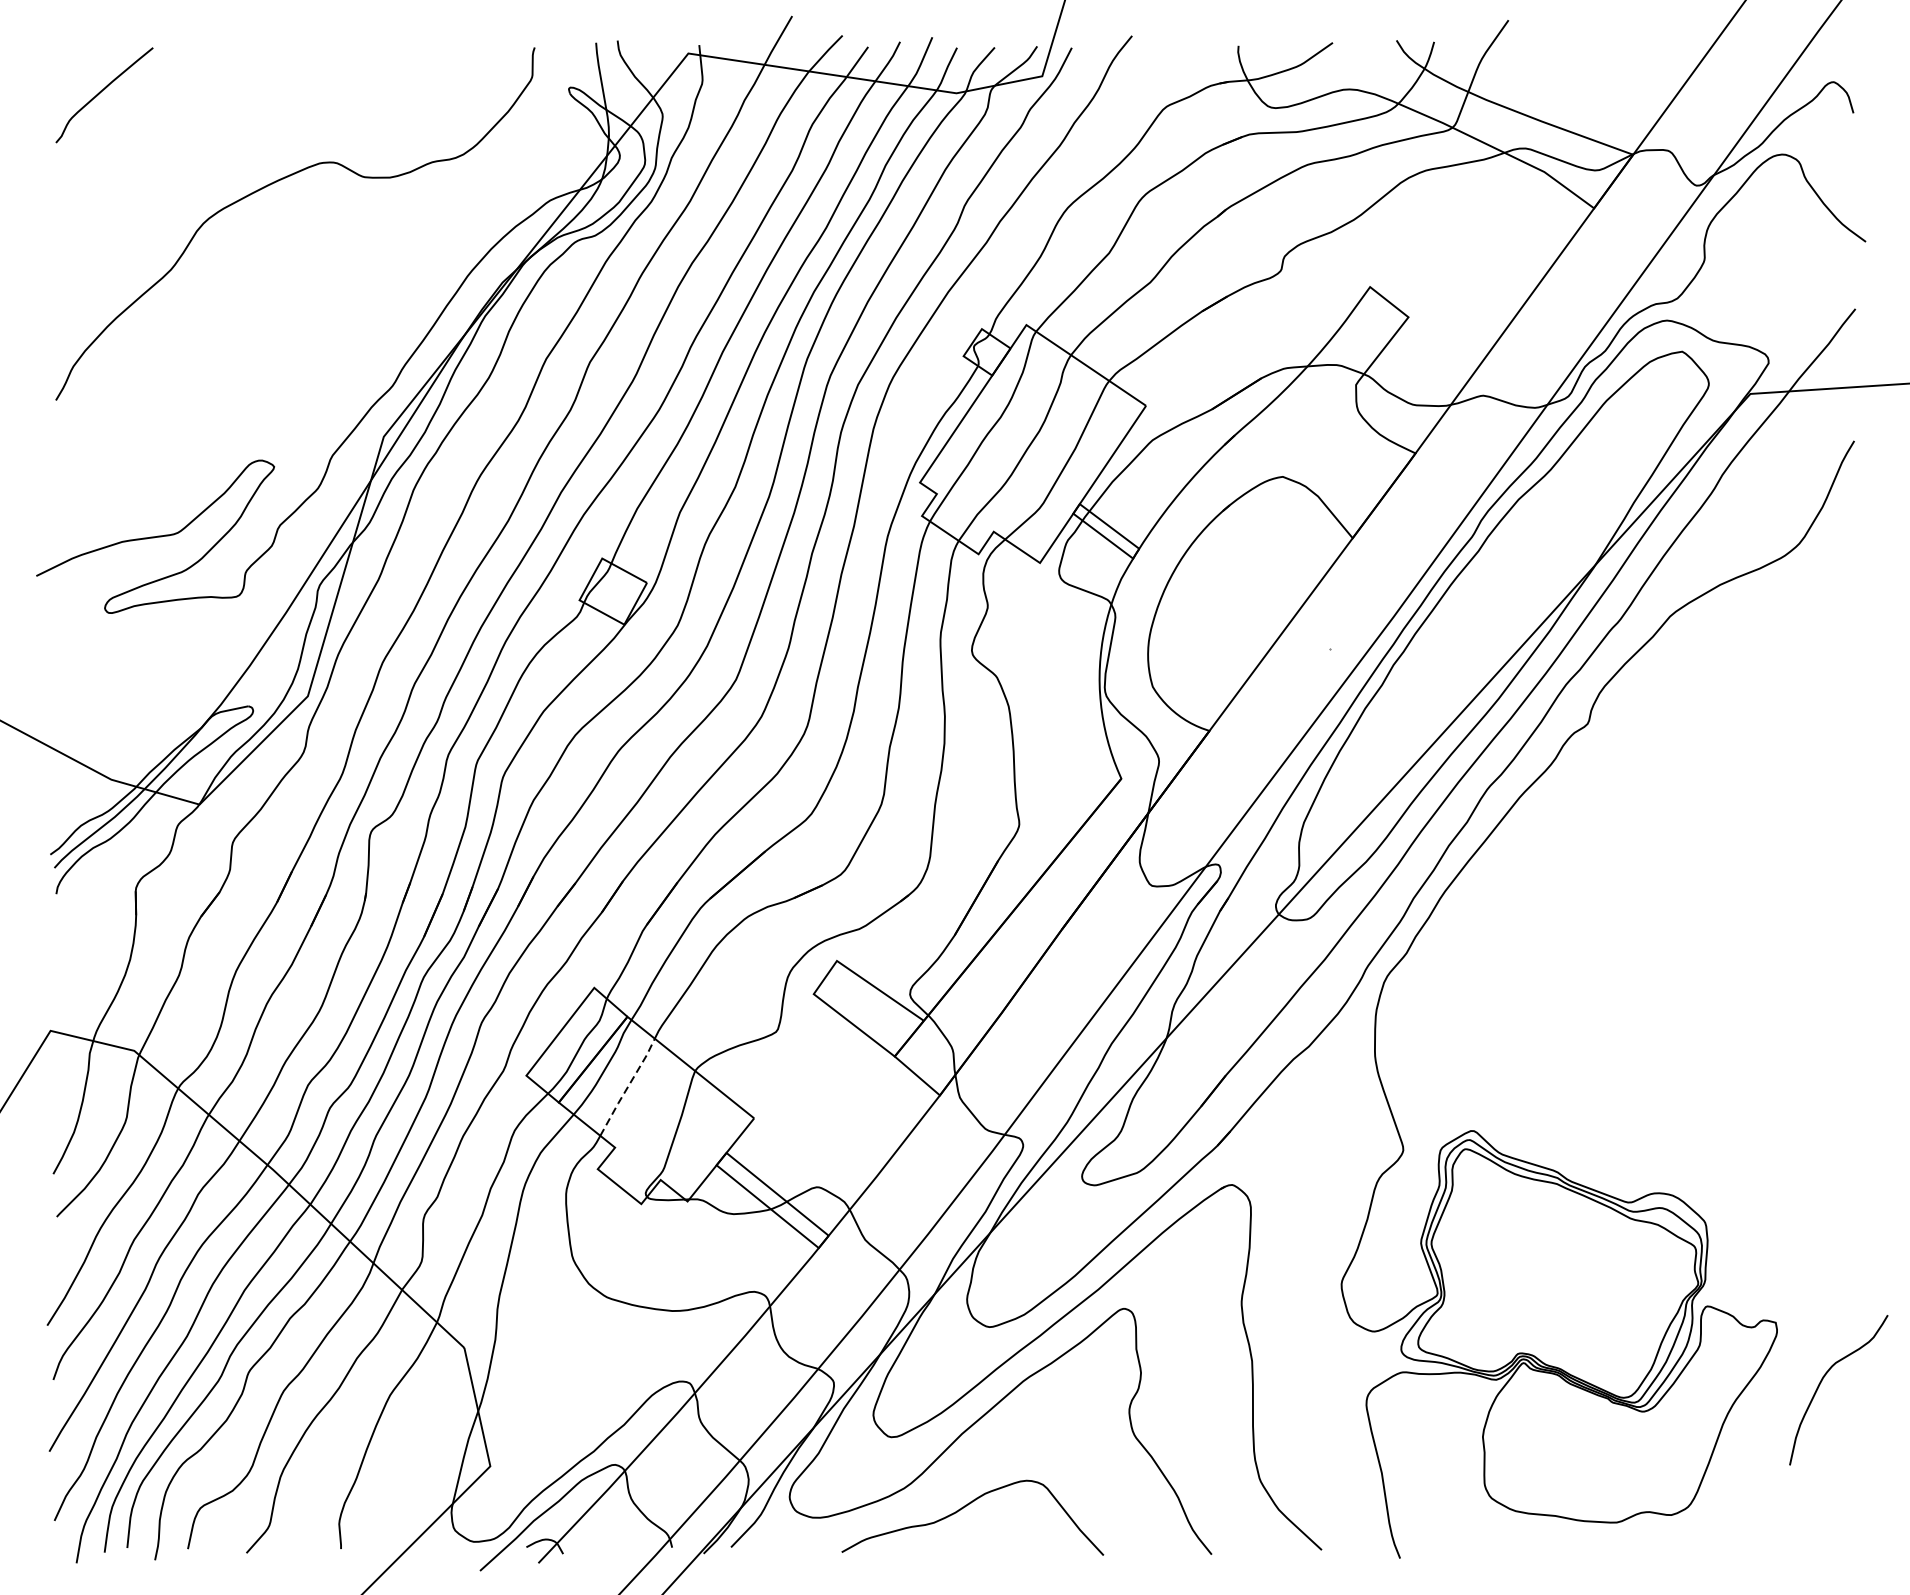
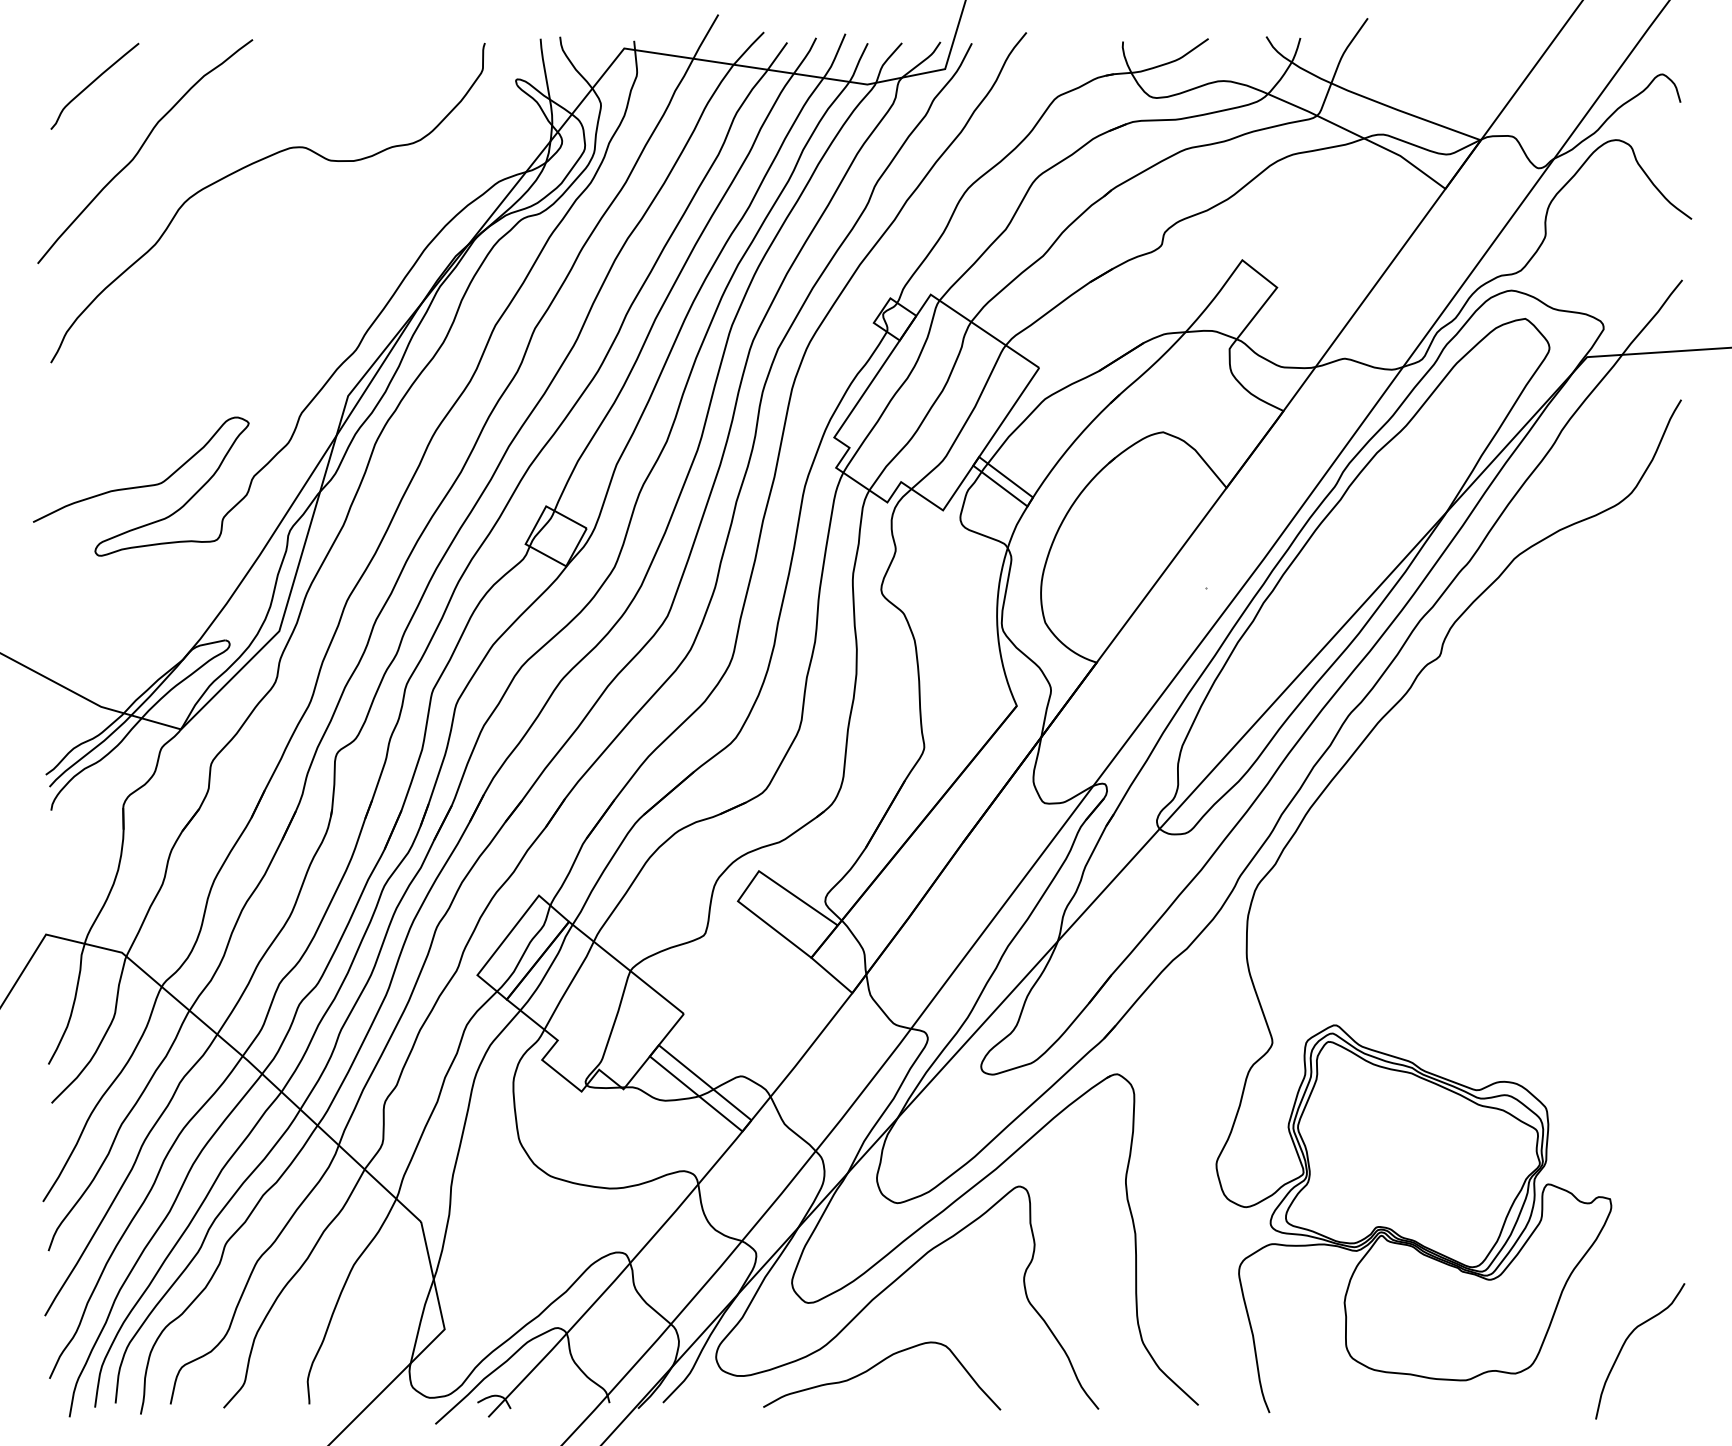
curve: (155, 164) -> (141, 149), added
line: (627, 1087) -> (569, 985), dashed -> solid
curve: (1822, 1381) -> (1625, 1343), moved

